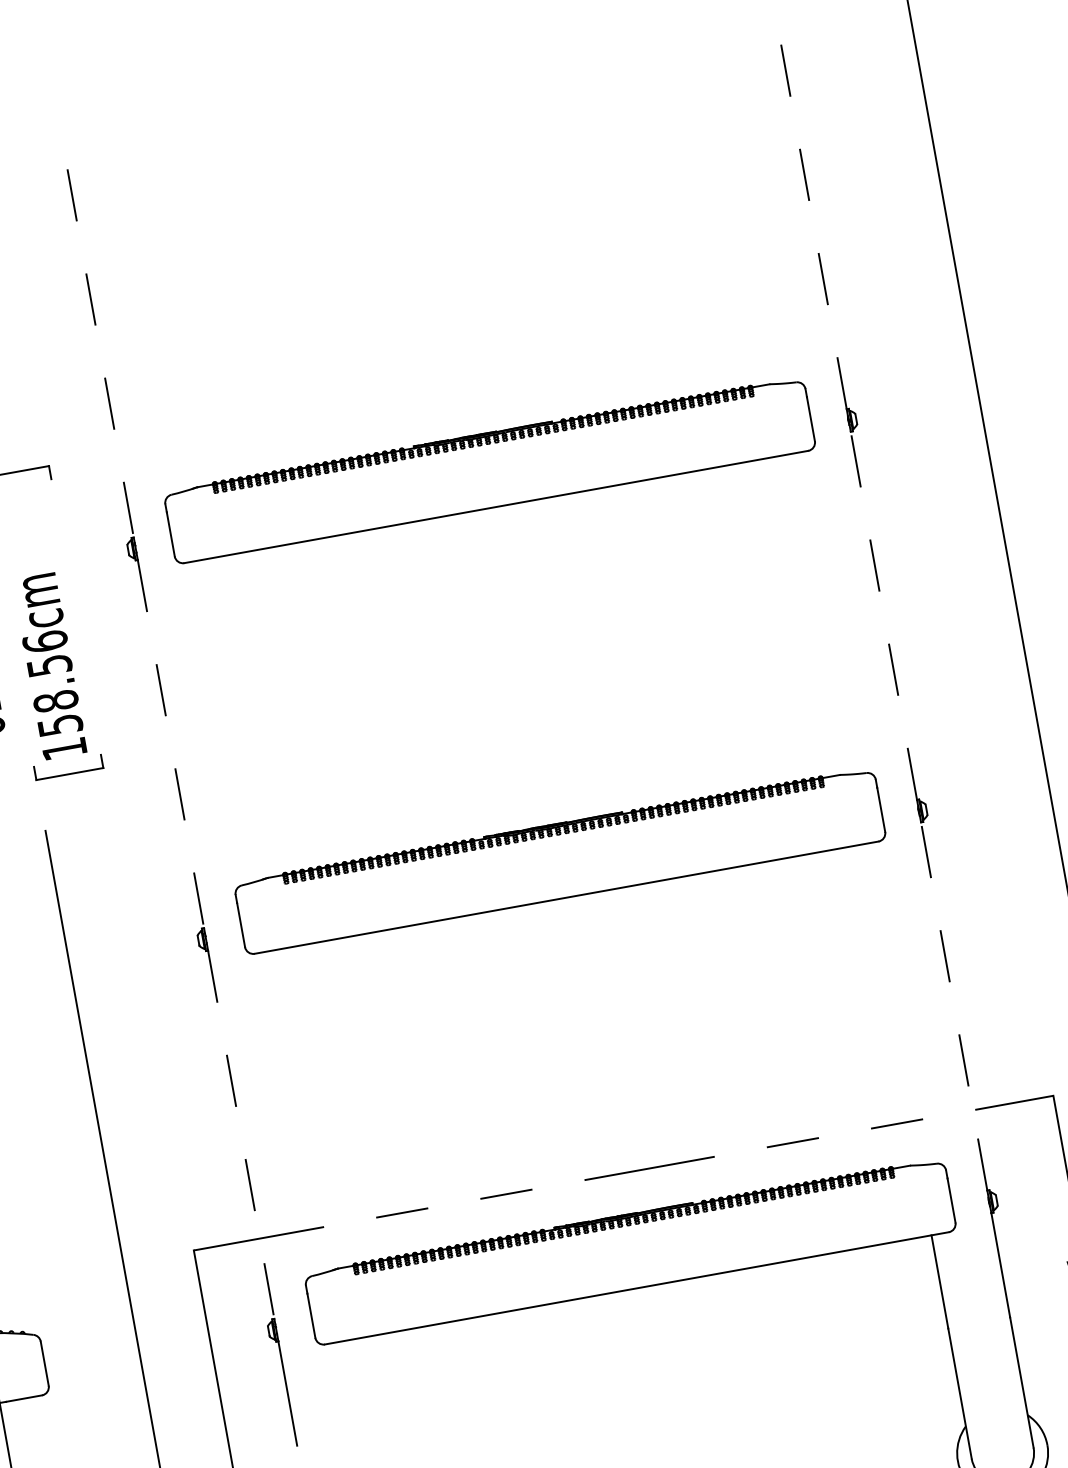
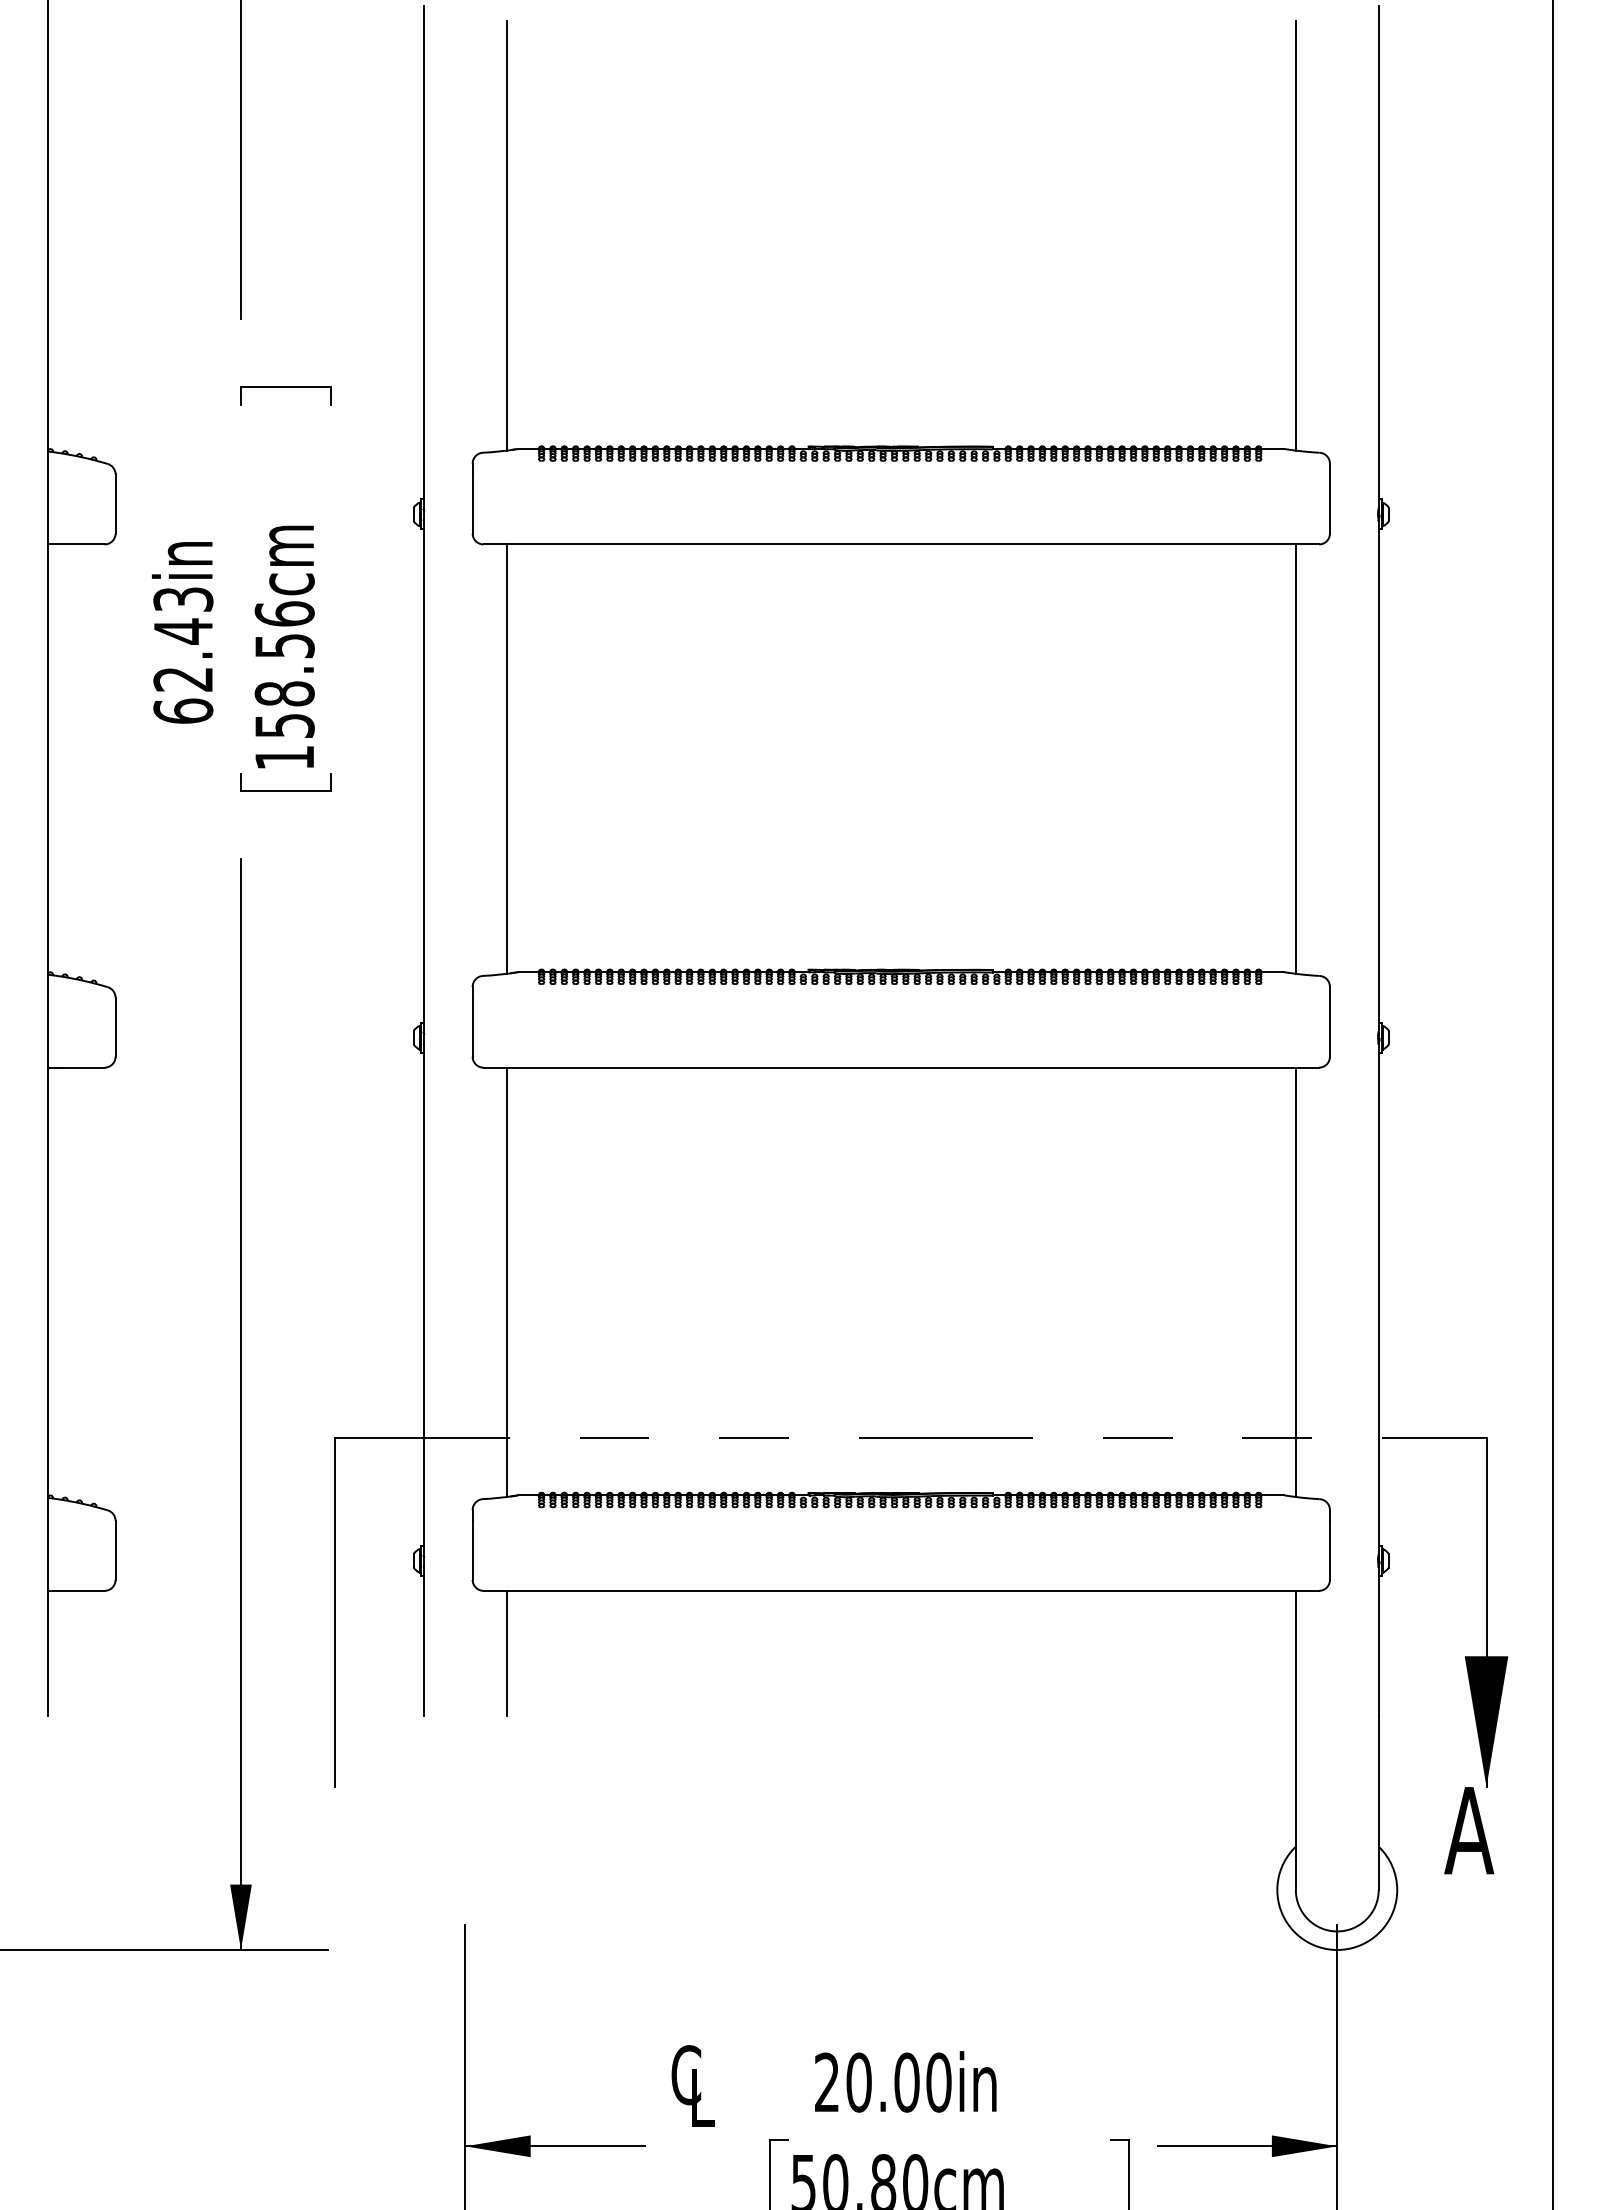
line: (749, 223) -> (1295, 235), added
line: (813, 224) -> (1378, 252), dashed -> solid
line: (160, 329) -> (506, 235), added
line: (100, 353) -> (423, 252), dashed -> solid
line: (819, 613) -> (1295, 758), added
line: (883, 616) -> (1378, 776), dashed -> solid
line: (230, 719) -> (506, 758), added
line: (170, 744) -> (423, 776), dashed -> solid
line: (889, 1005) -> (1295, 1282), added
line: (954, 1006) -> (1378, 1299), dashed -> solid
line: (300, 1111) -> (506, 1282), added
line: (240, 1135) -> (423, 1299), dashed -> solid
line: (350, 1387) -> (506, 1652), added

